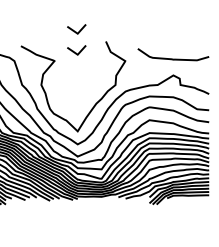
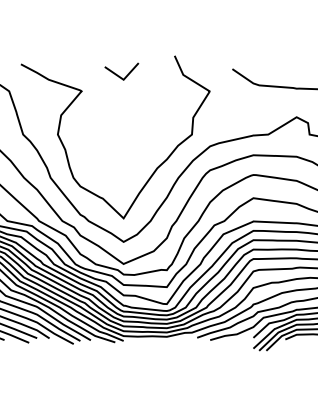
line: (76, 31) -> (121, 37), removed

